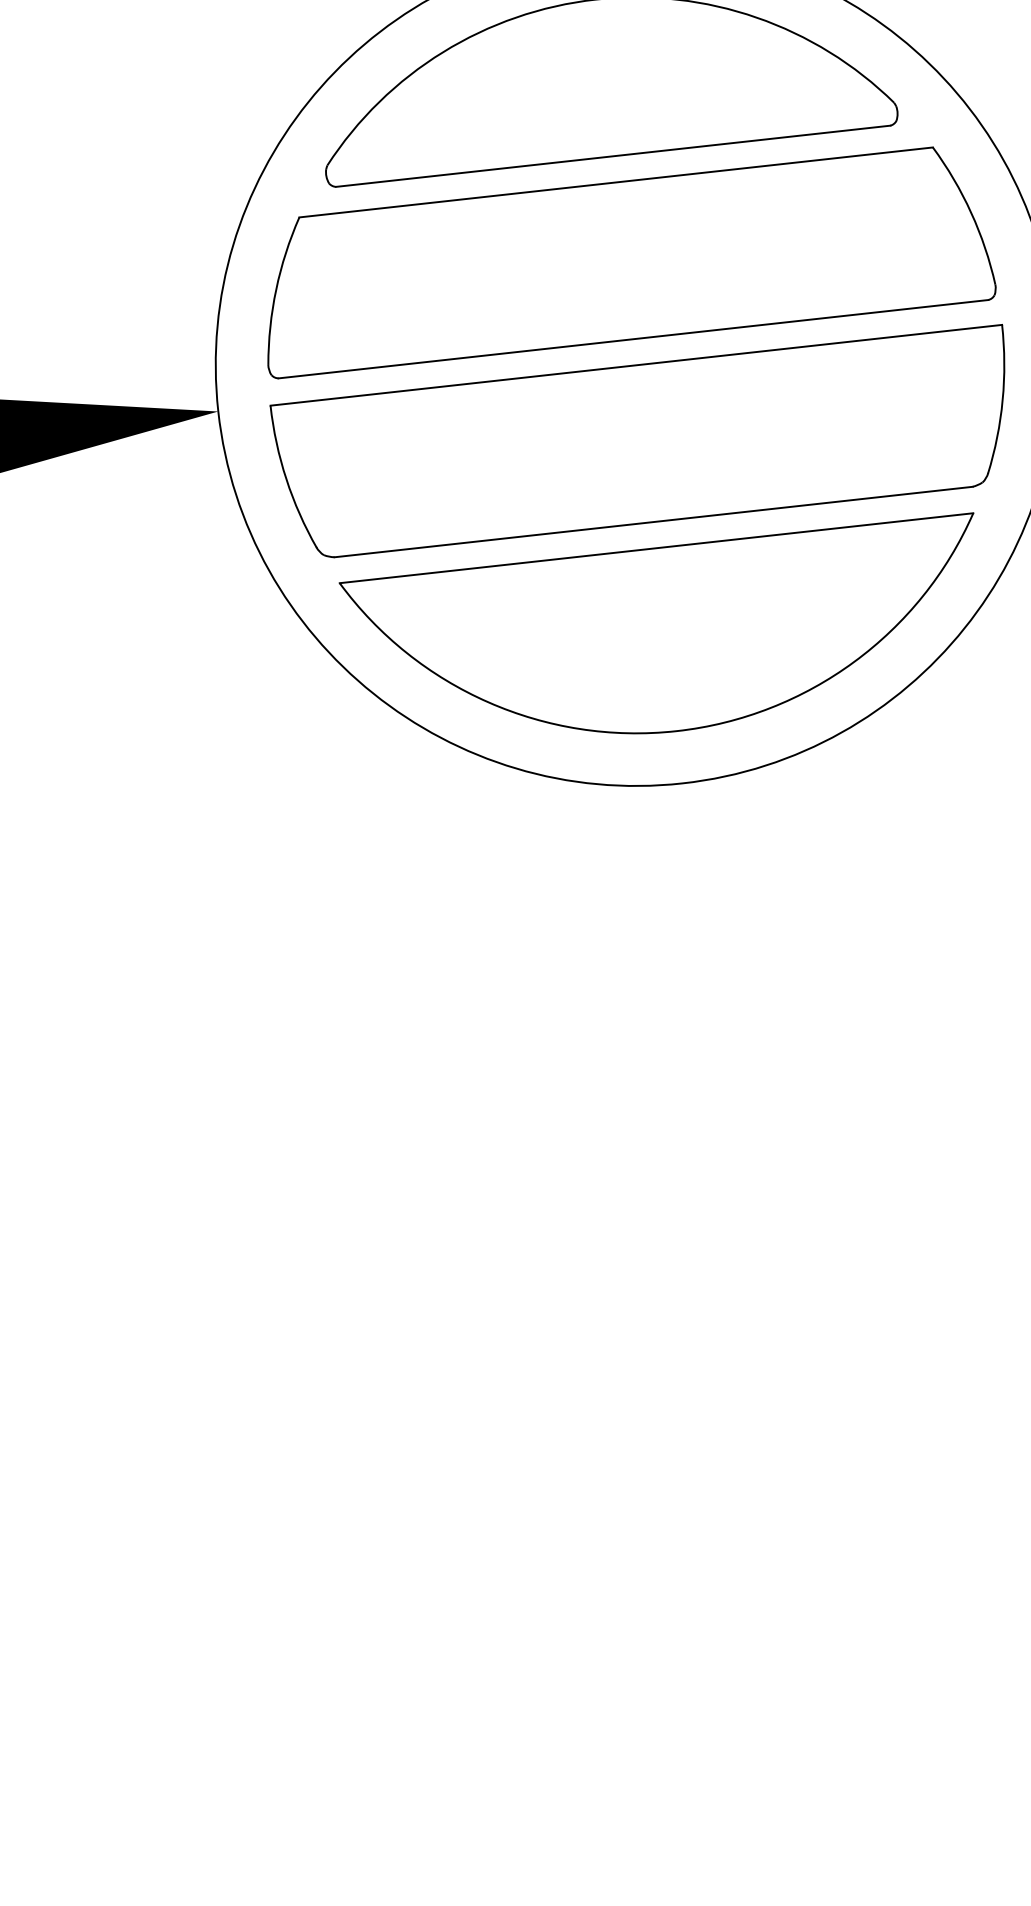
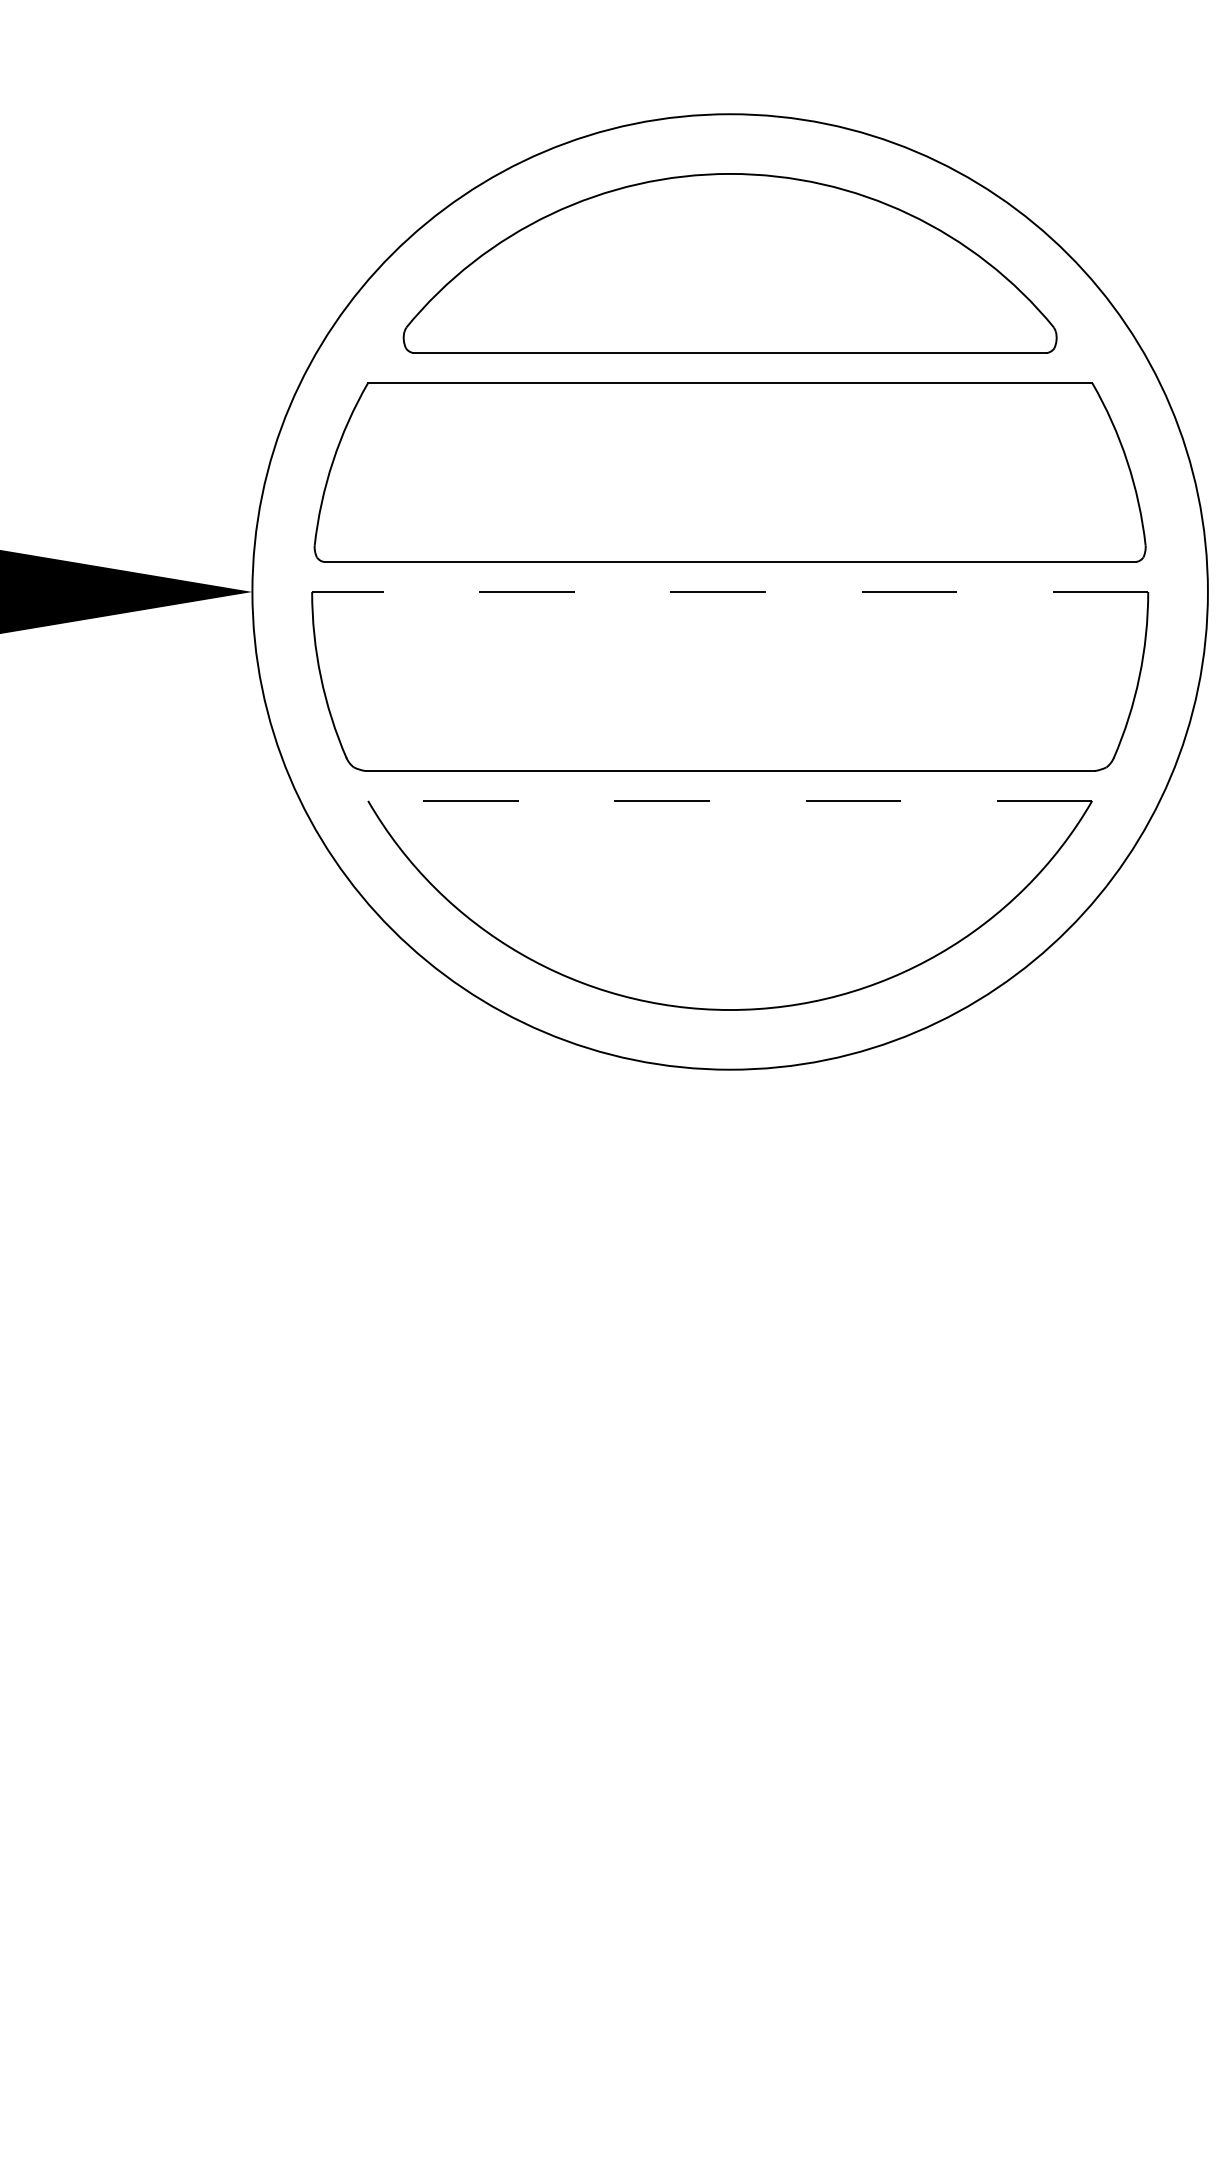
line: (635, 365) -> (729, 591), solid -> dashed
line: (655, 547) -> (729, 800), solid -> dashed

